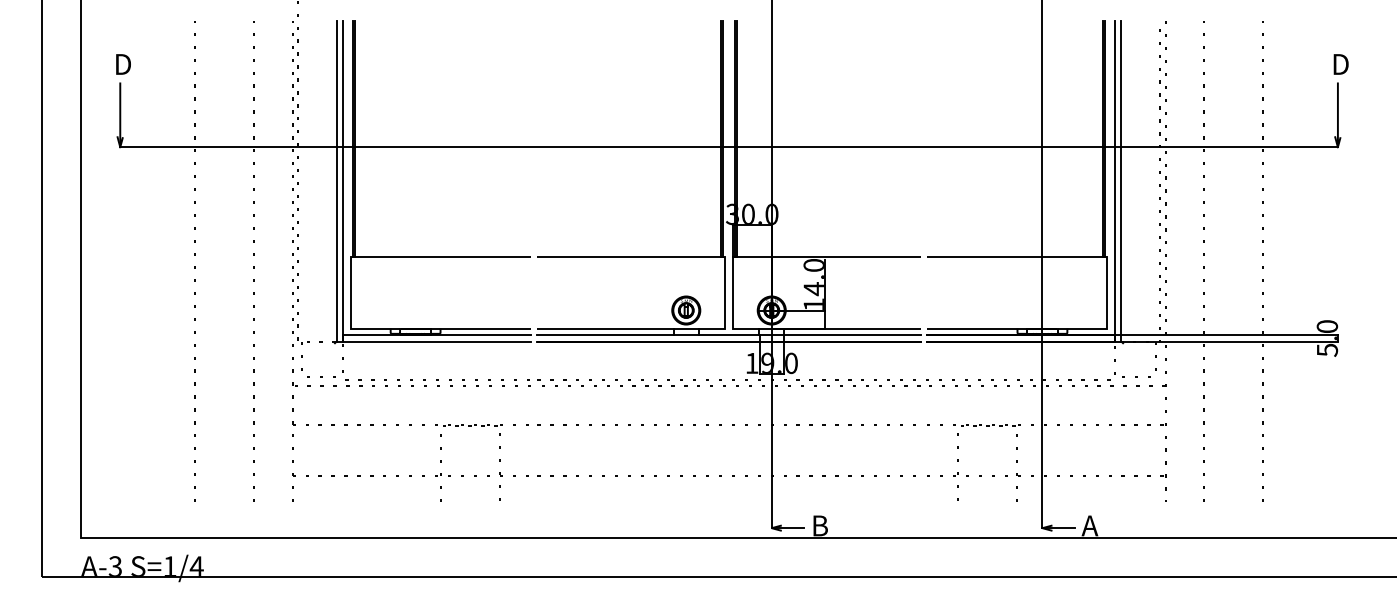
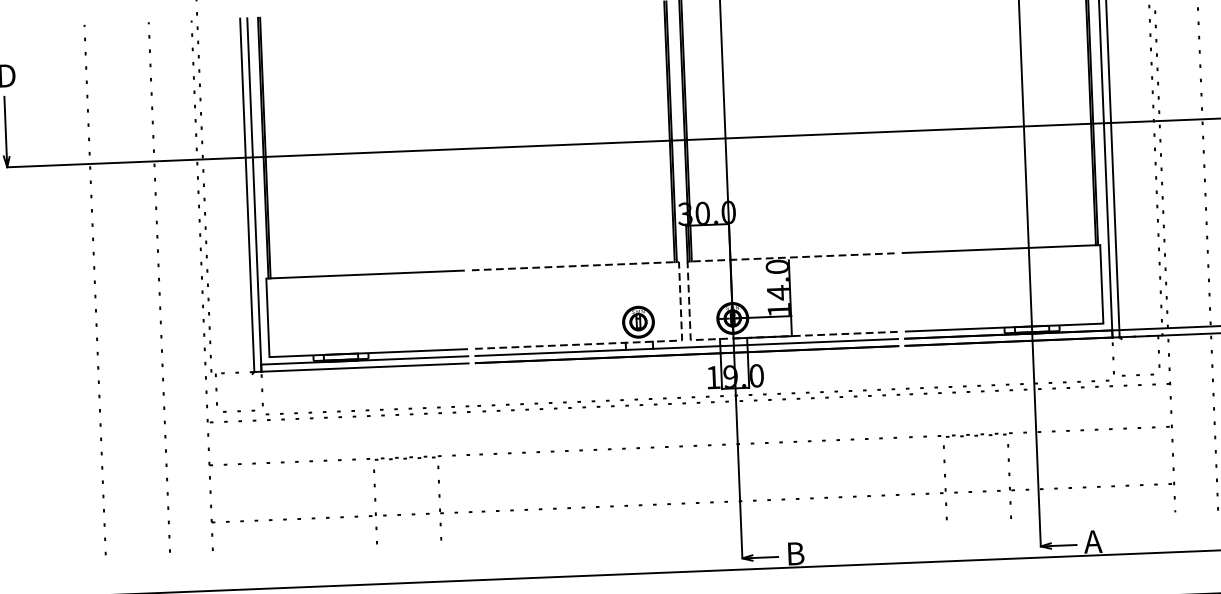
line: (725, 293) -> (680, 301), solid -> dashed
line: (732, 293) -> (688, 301), solid -> dashed

